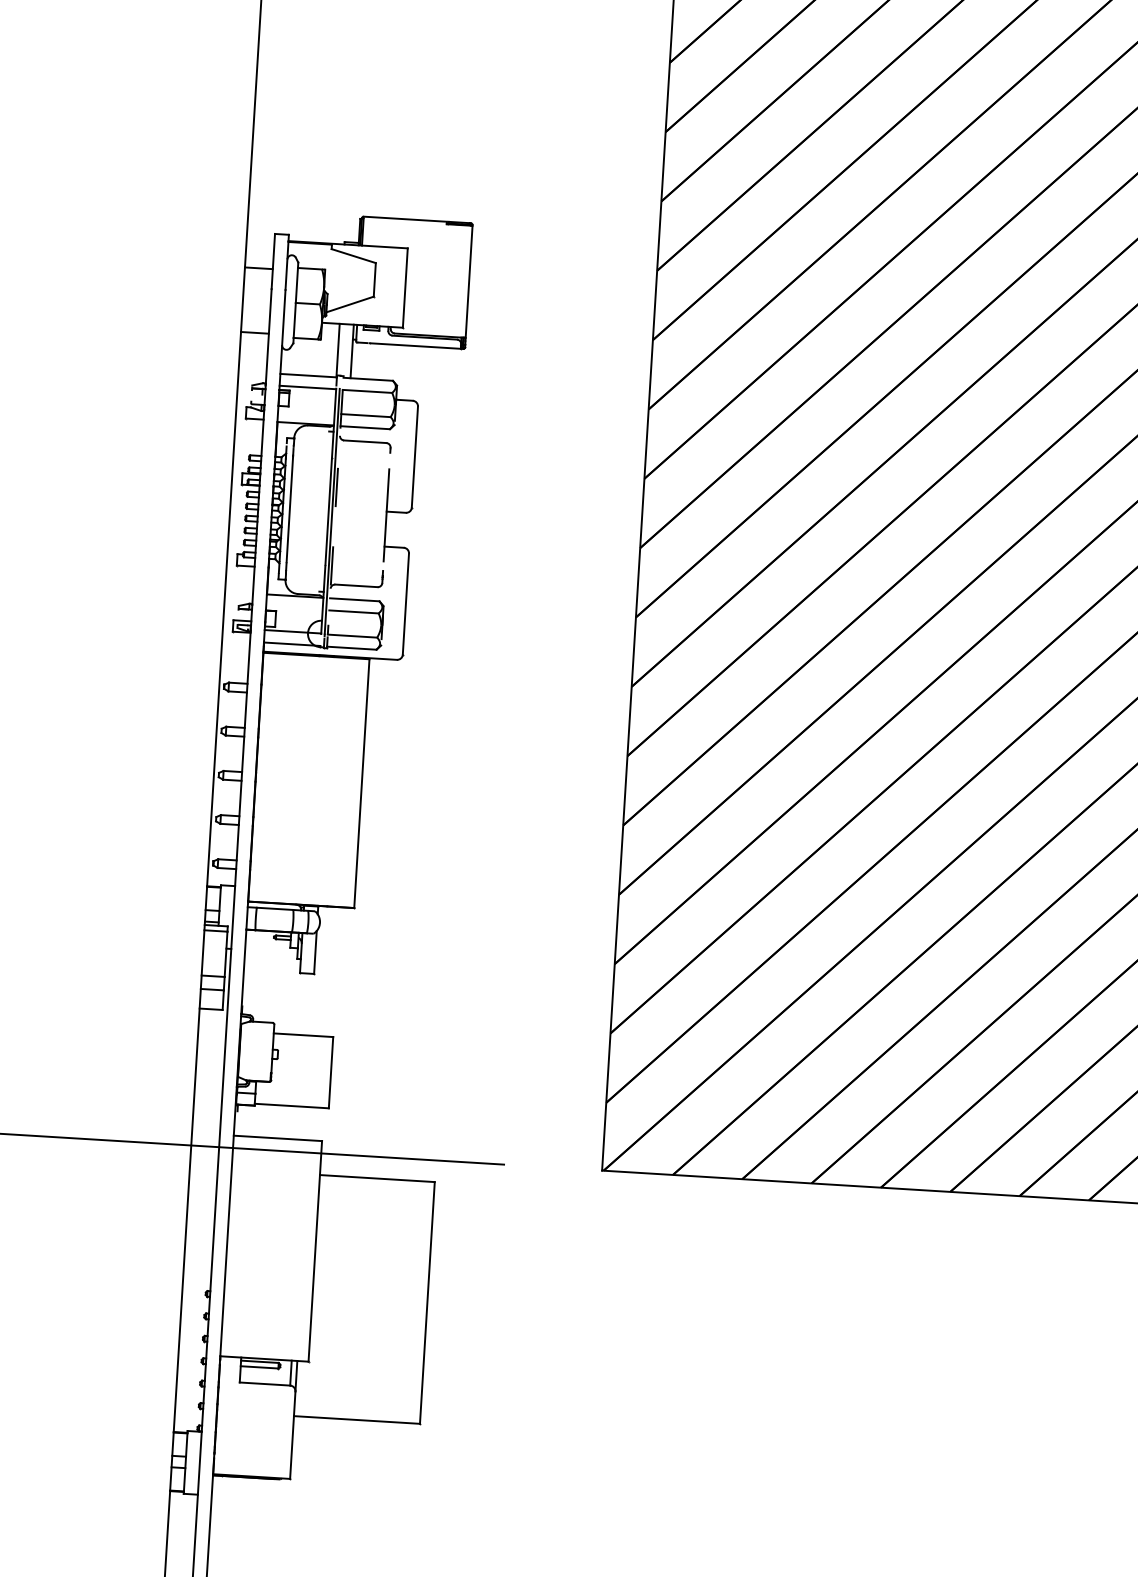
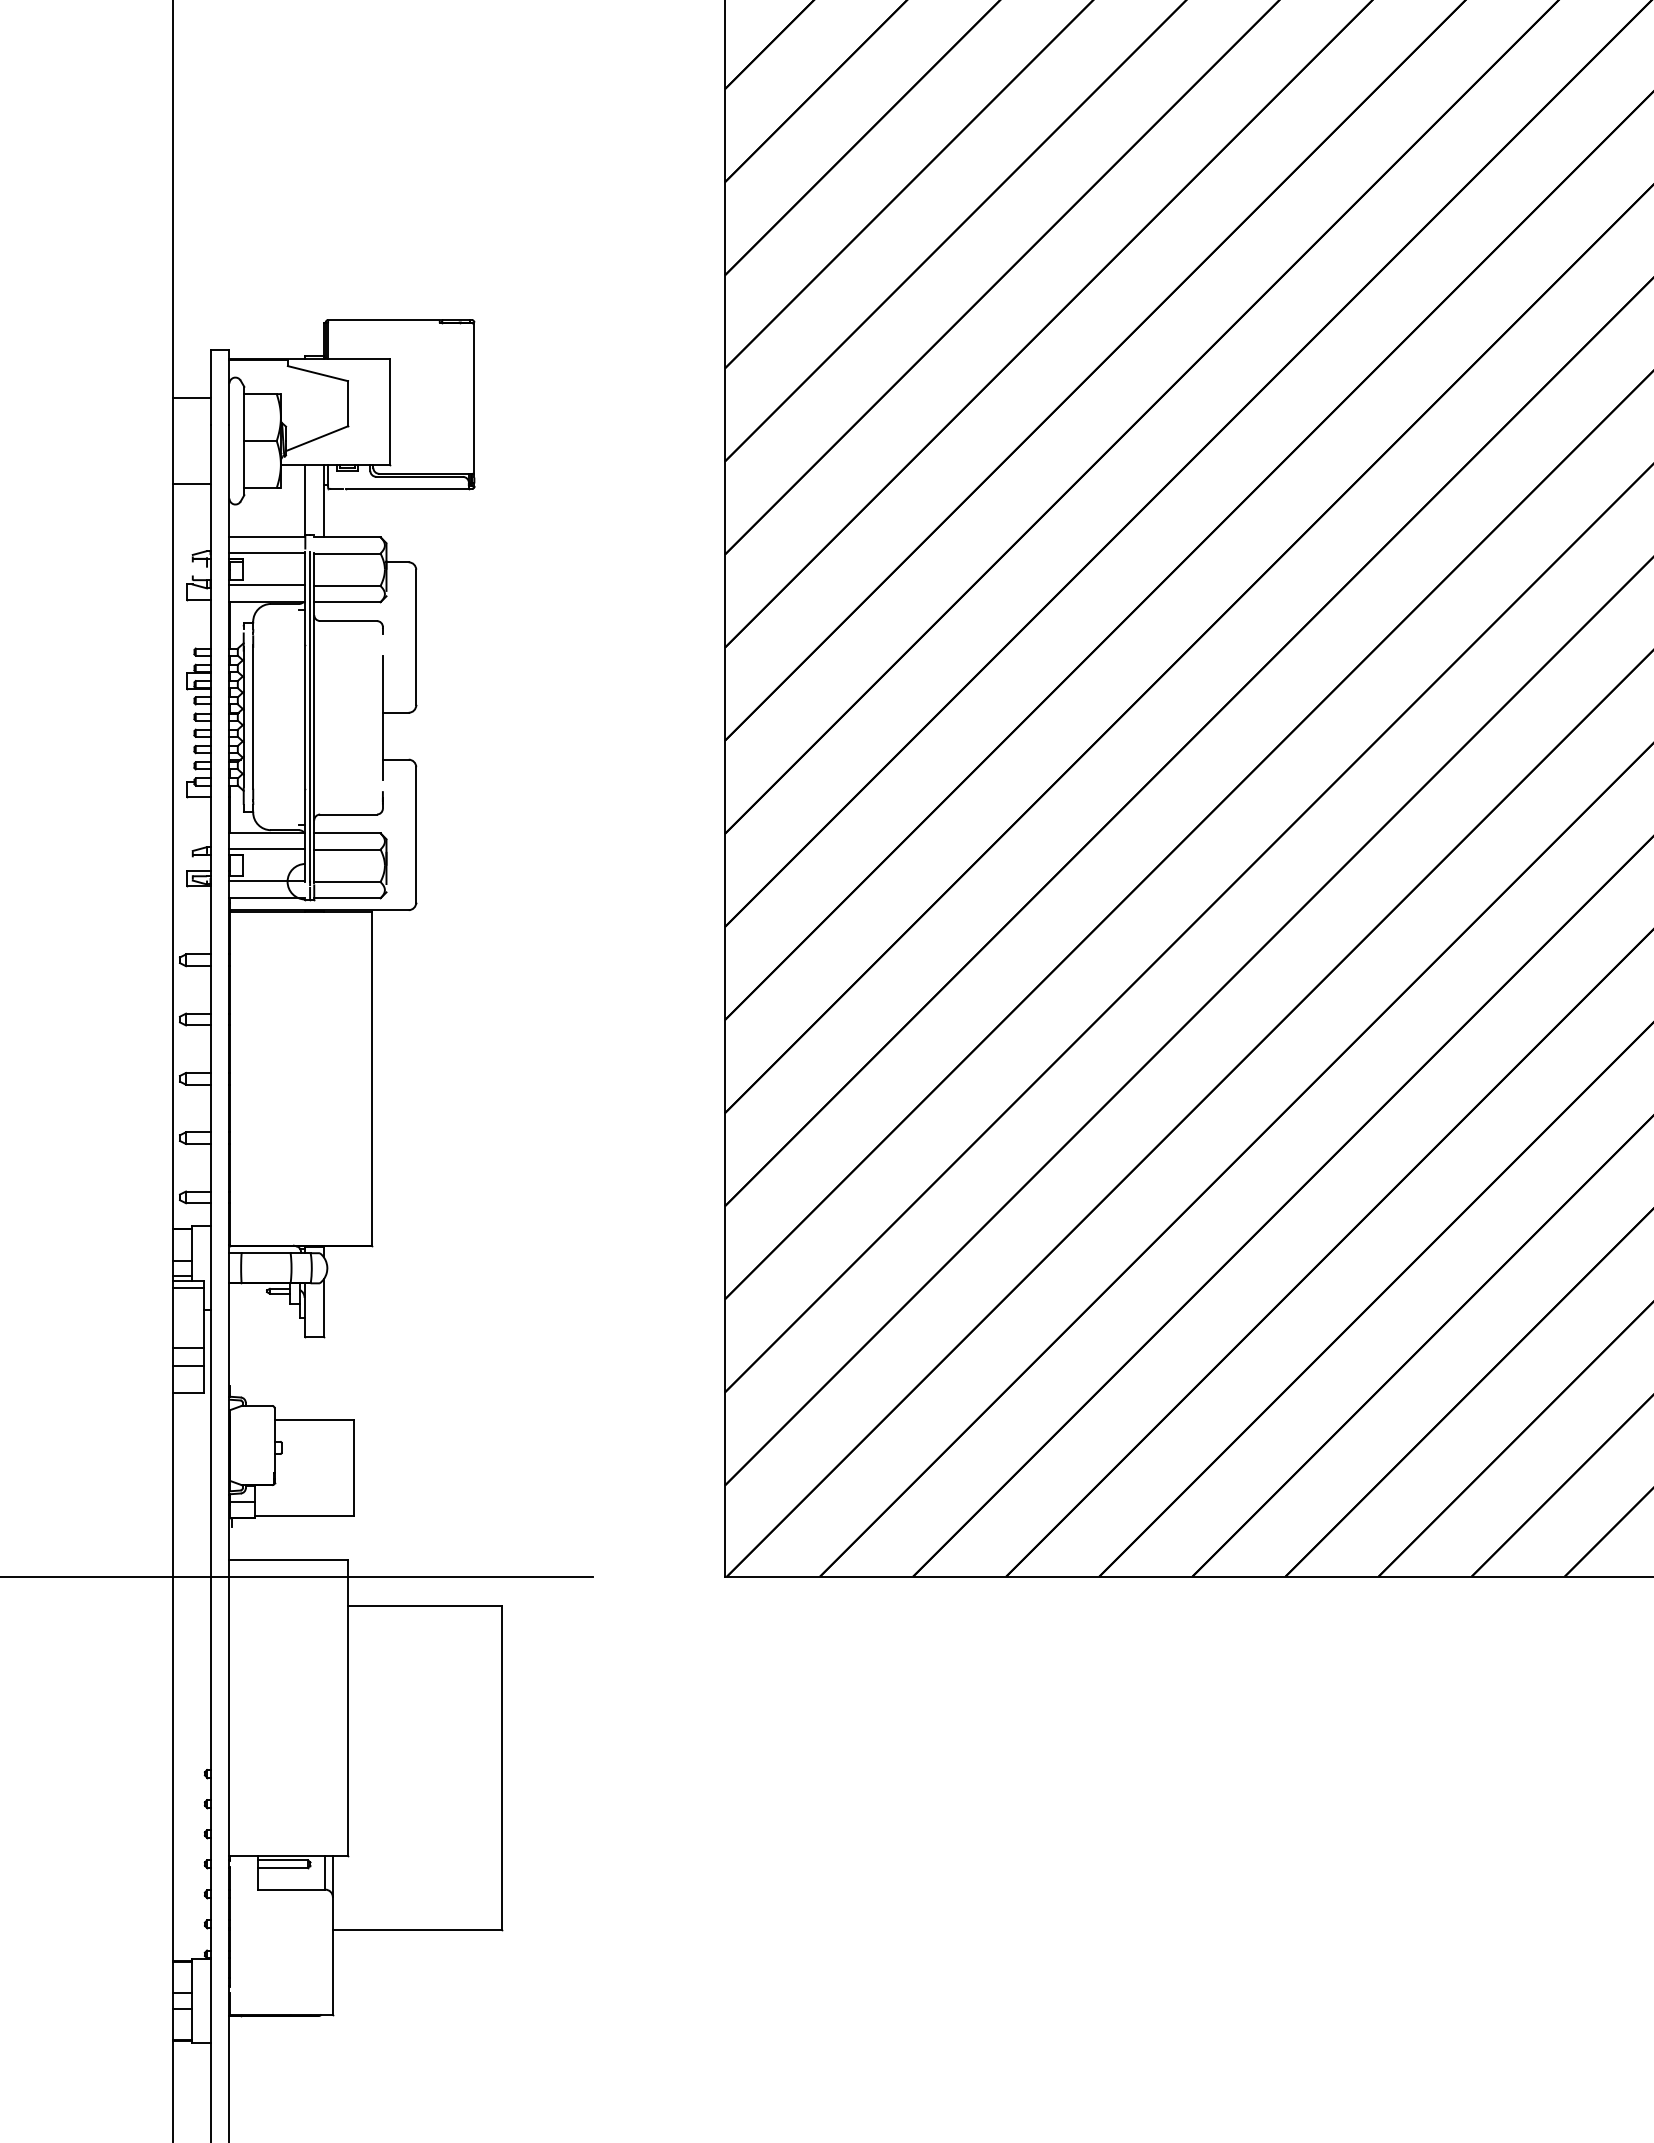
line: (306, 411) -> (267, 585), added
line: (335, 512) -> (314, 717), dashed -> solid
line: (294, 608) -> (267, 849), added

